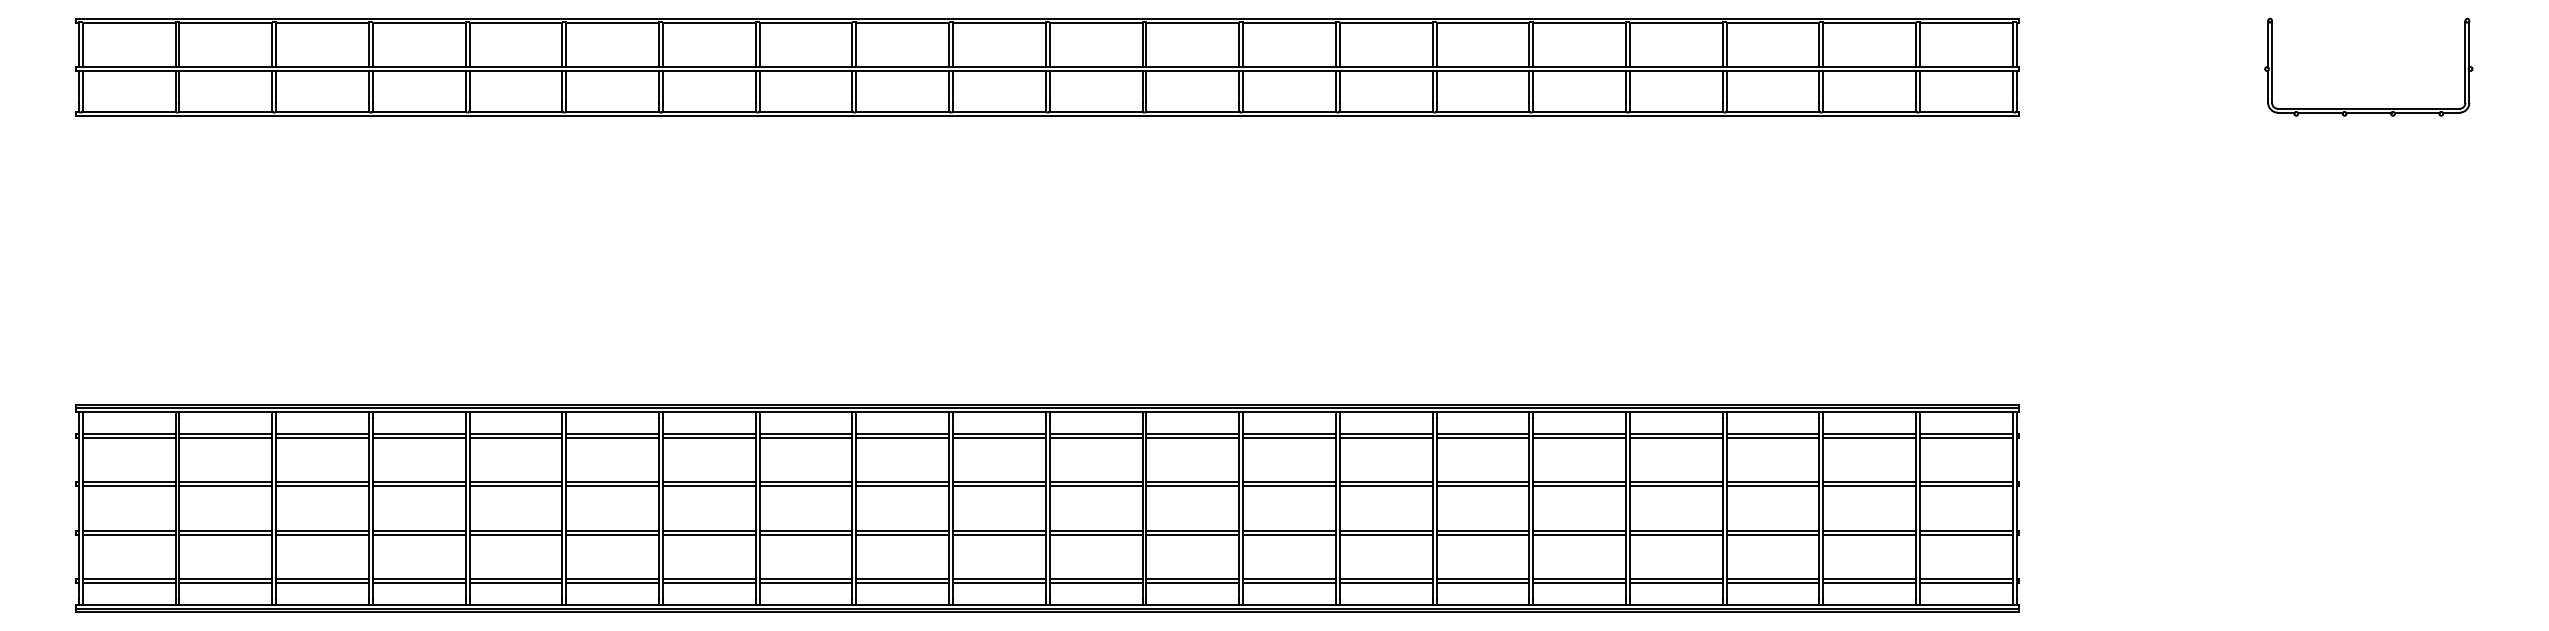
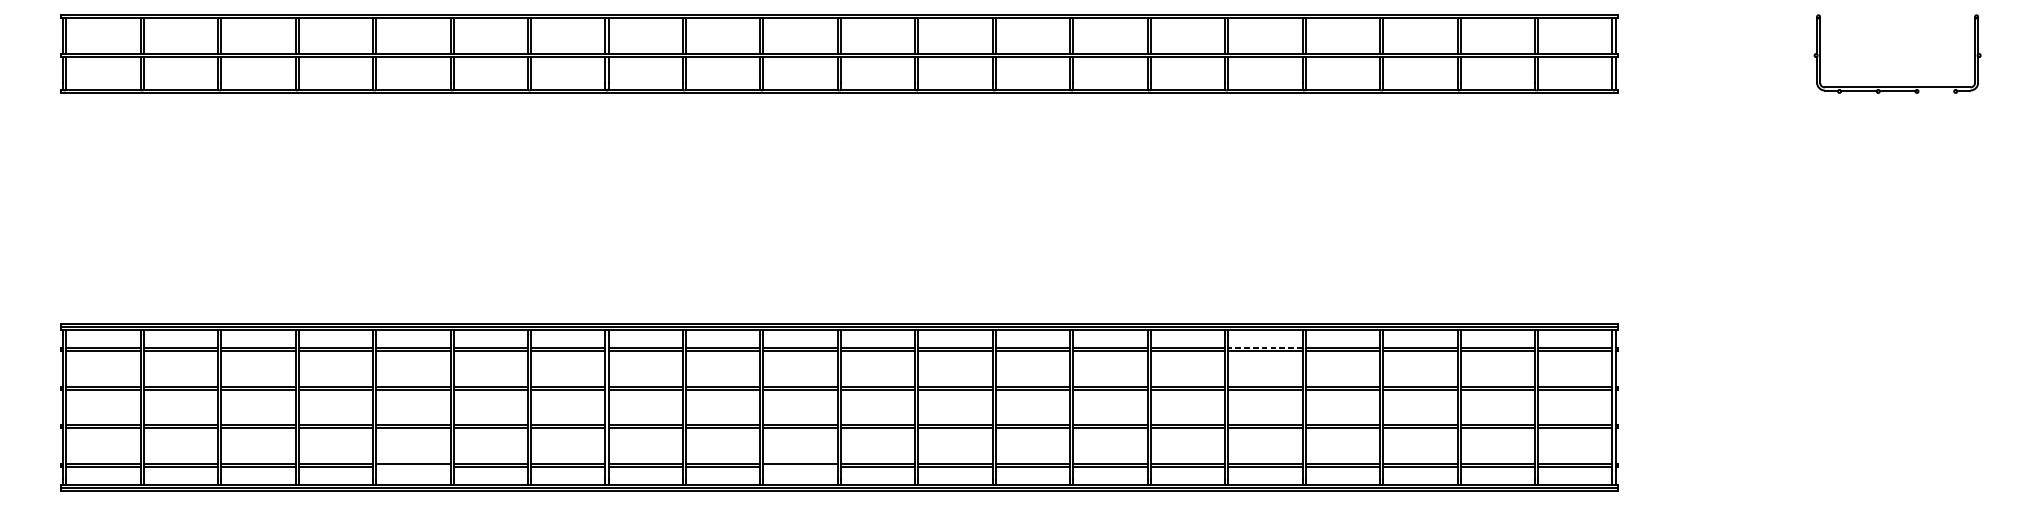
line: (2416, 112) -> (1935, 90), removed
line: (1579, 433) -> (1265, 347), solid -> dashed
line: (515, 582) -> (412, 466), removed
line: (999, 582) -> (800, 466), removed

